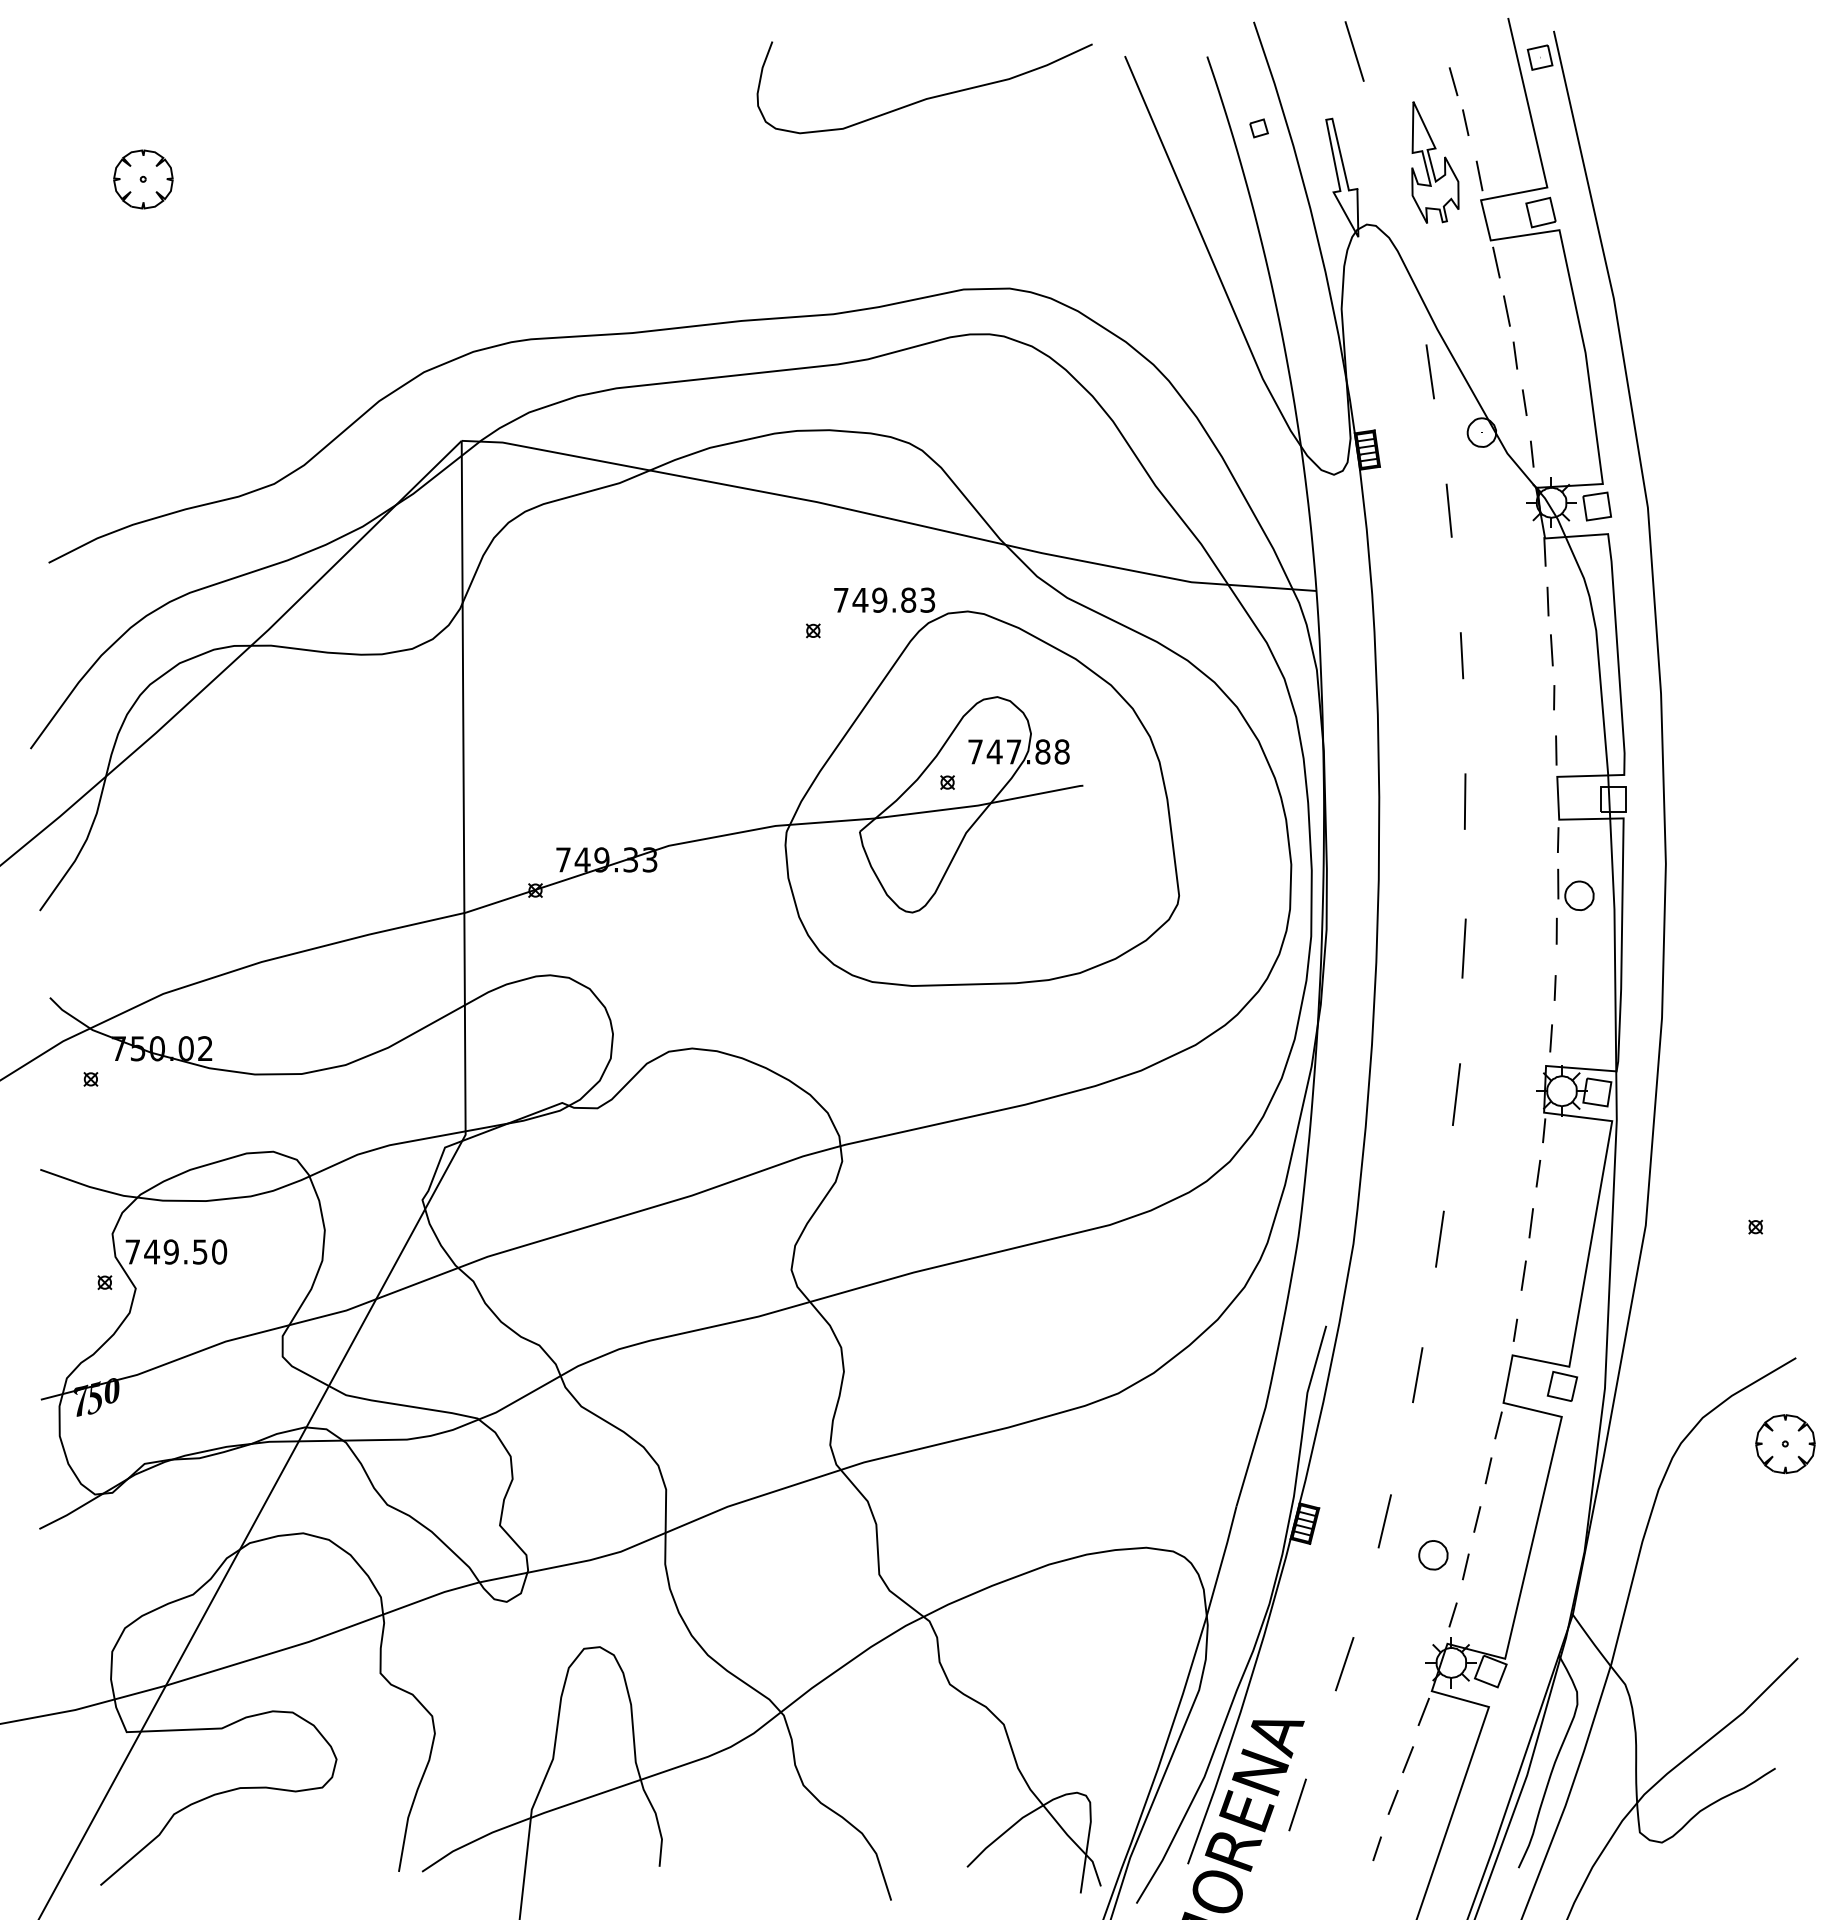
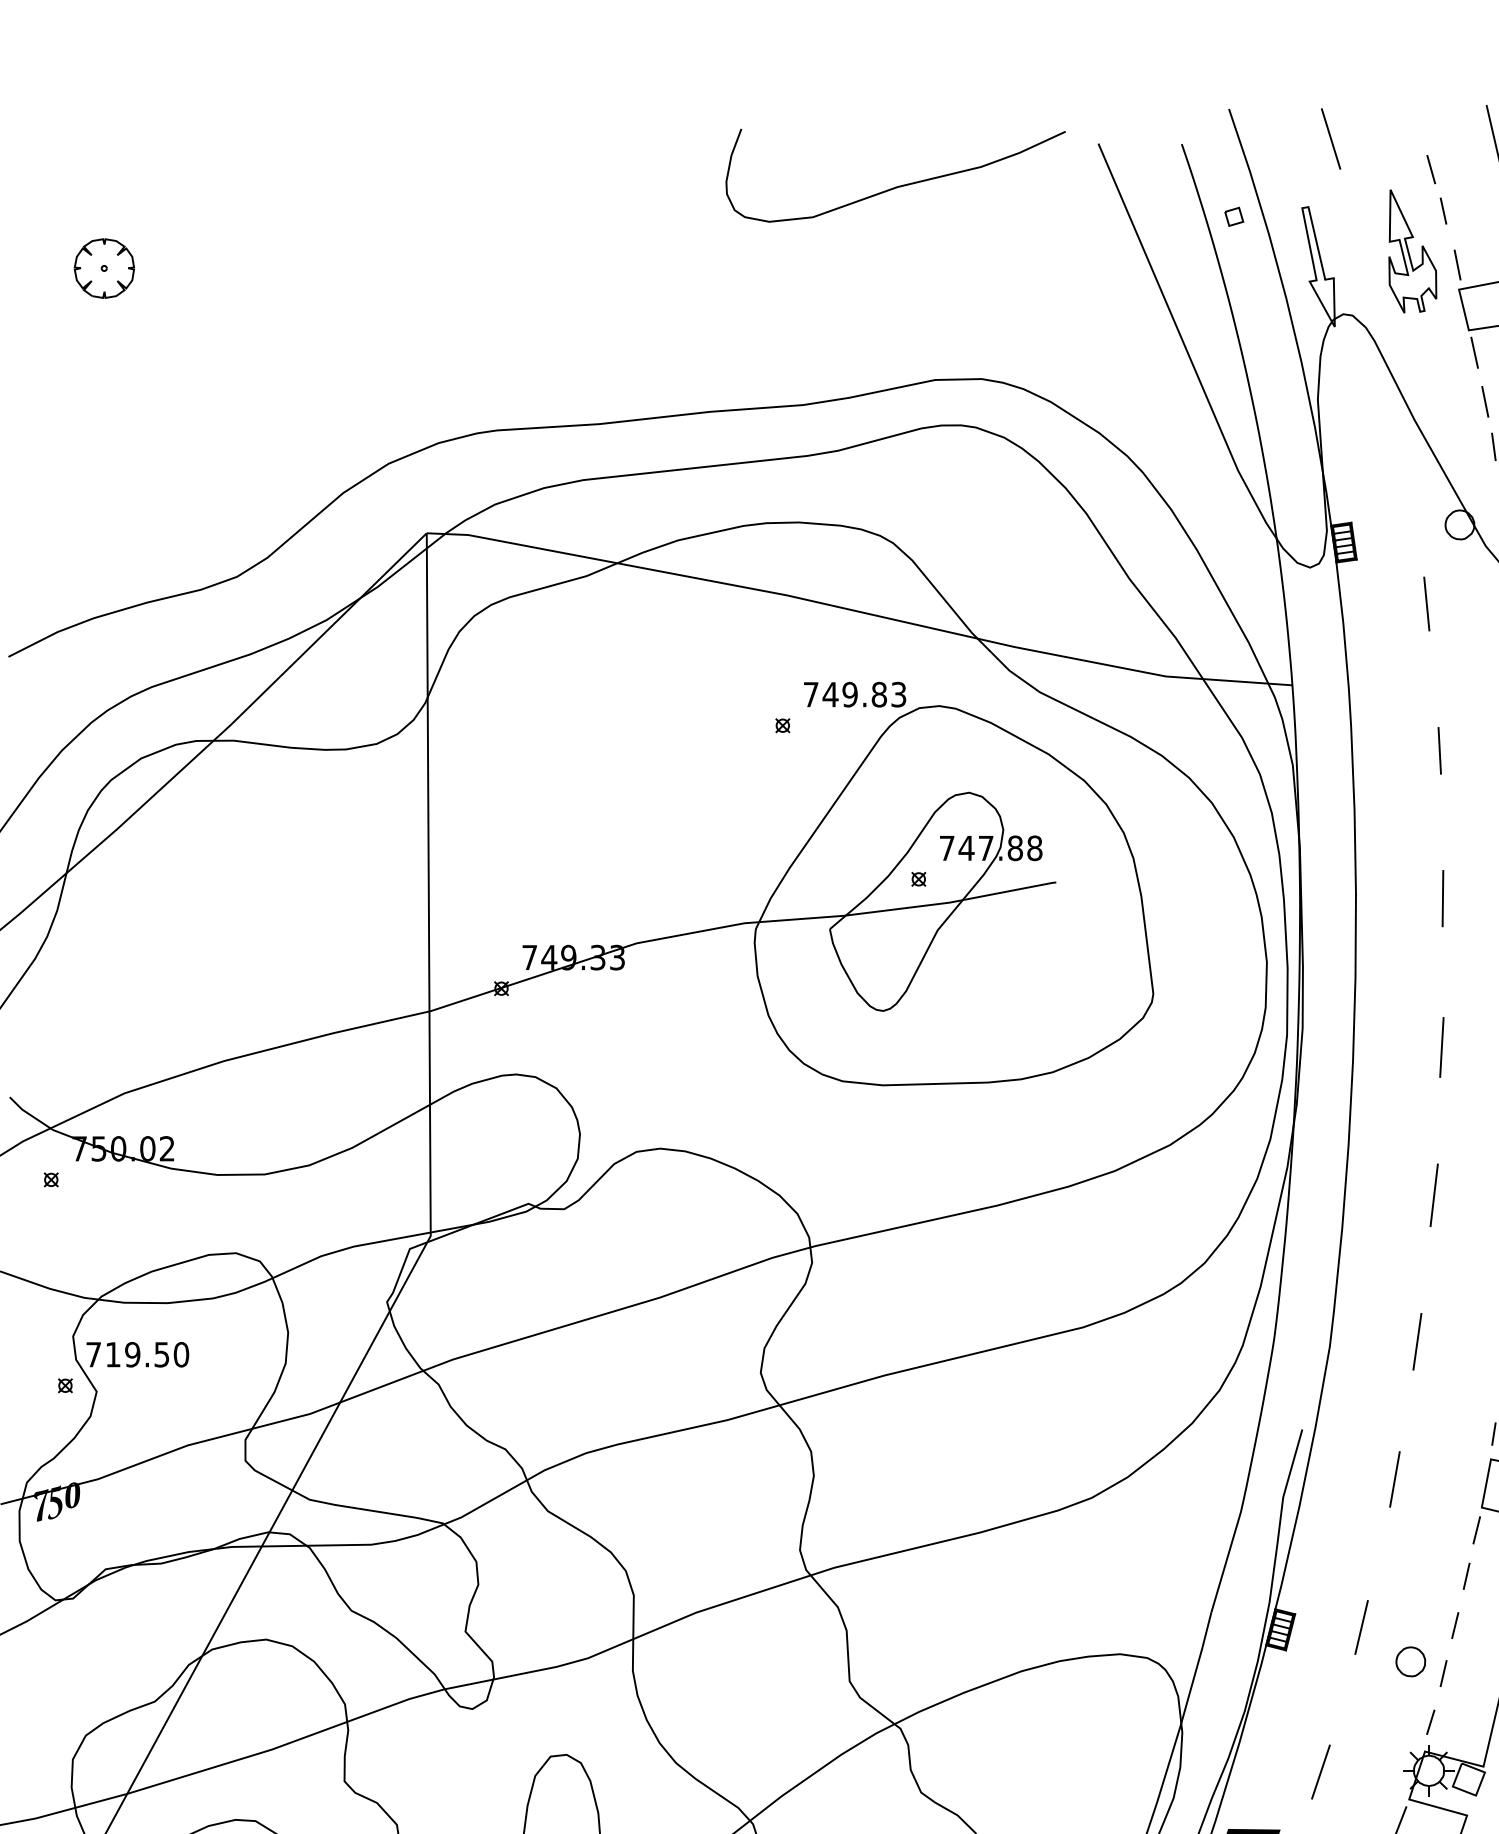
line: (1430, 371) -> (1407, 463), removed
text: (152, 1251) -> (113, 1354), 749.50 -> 719.50

